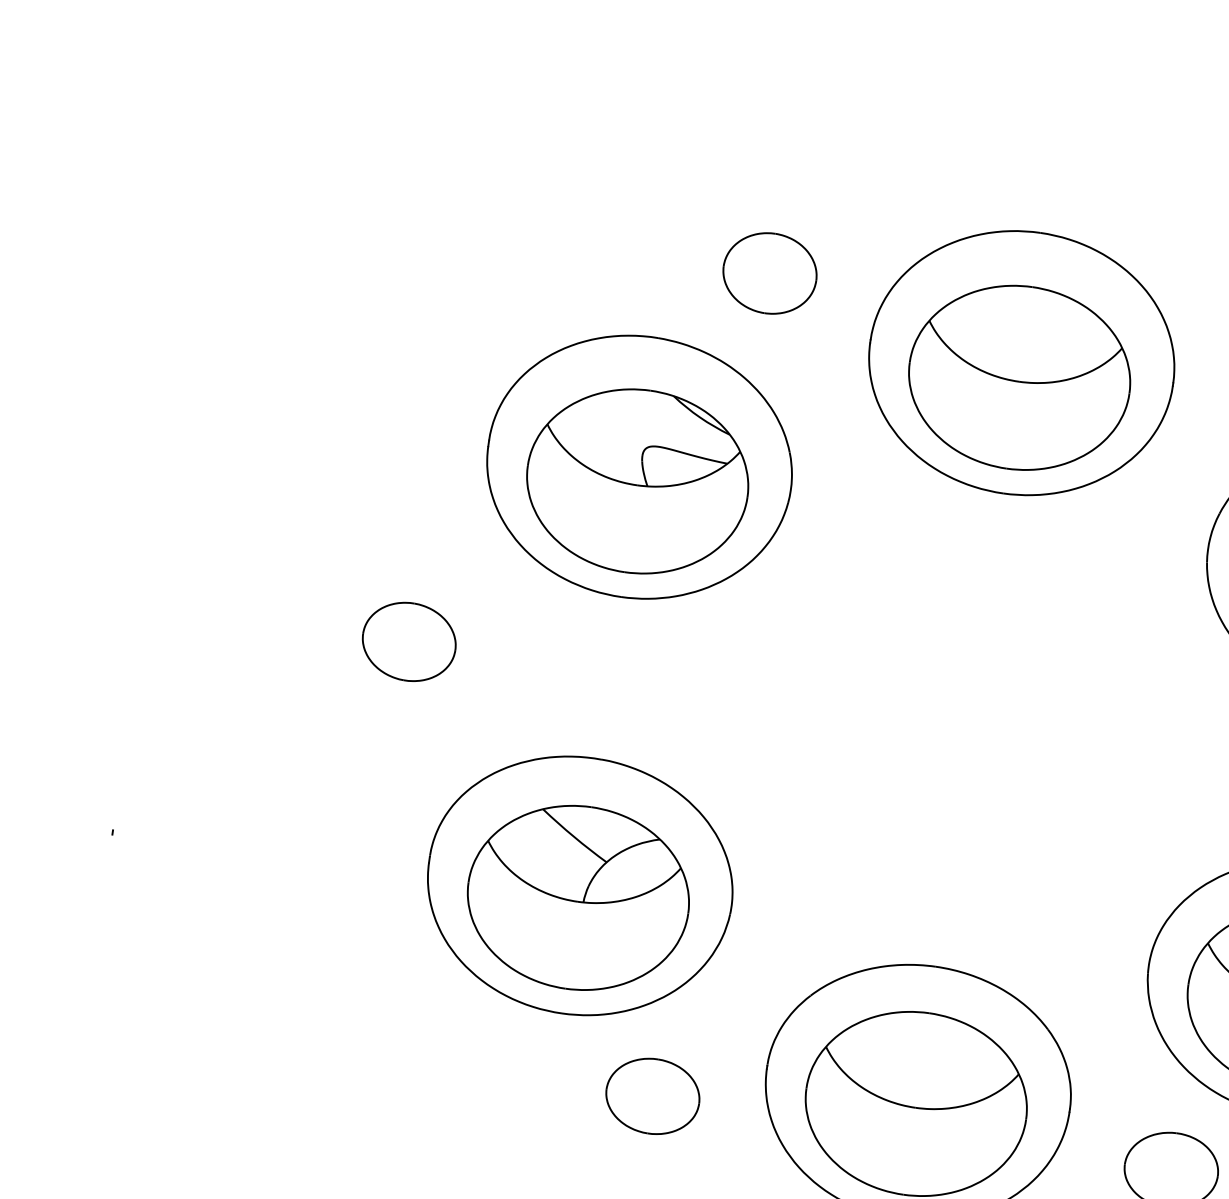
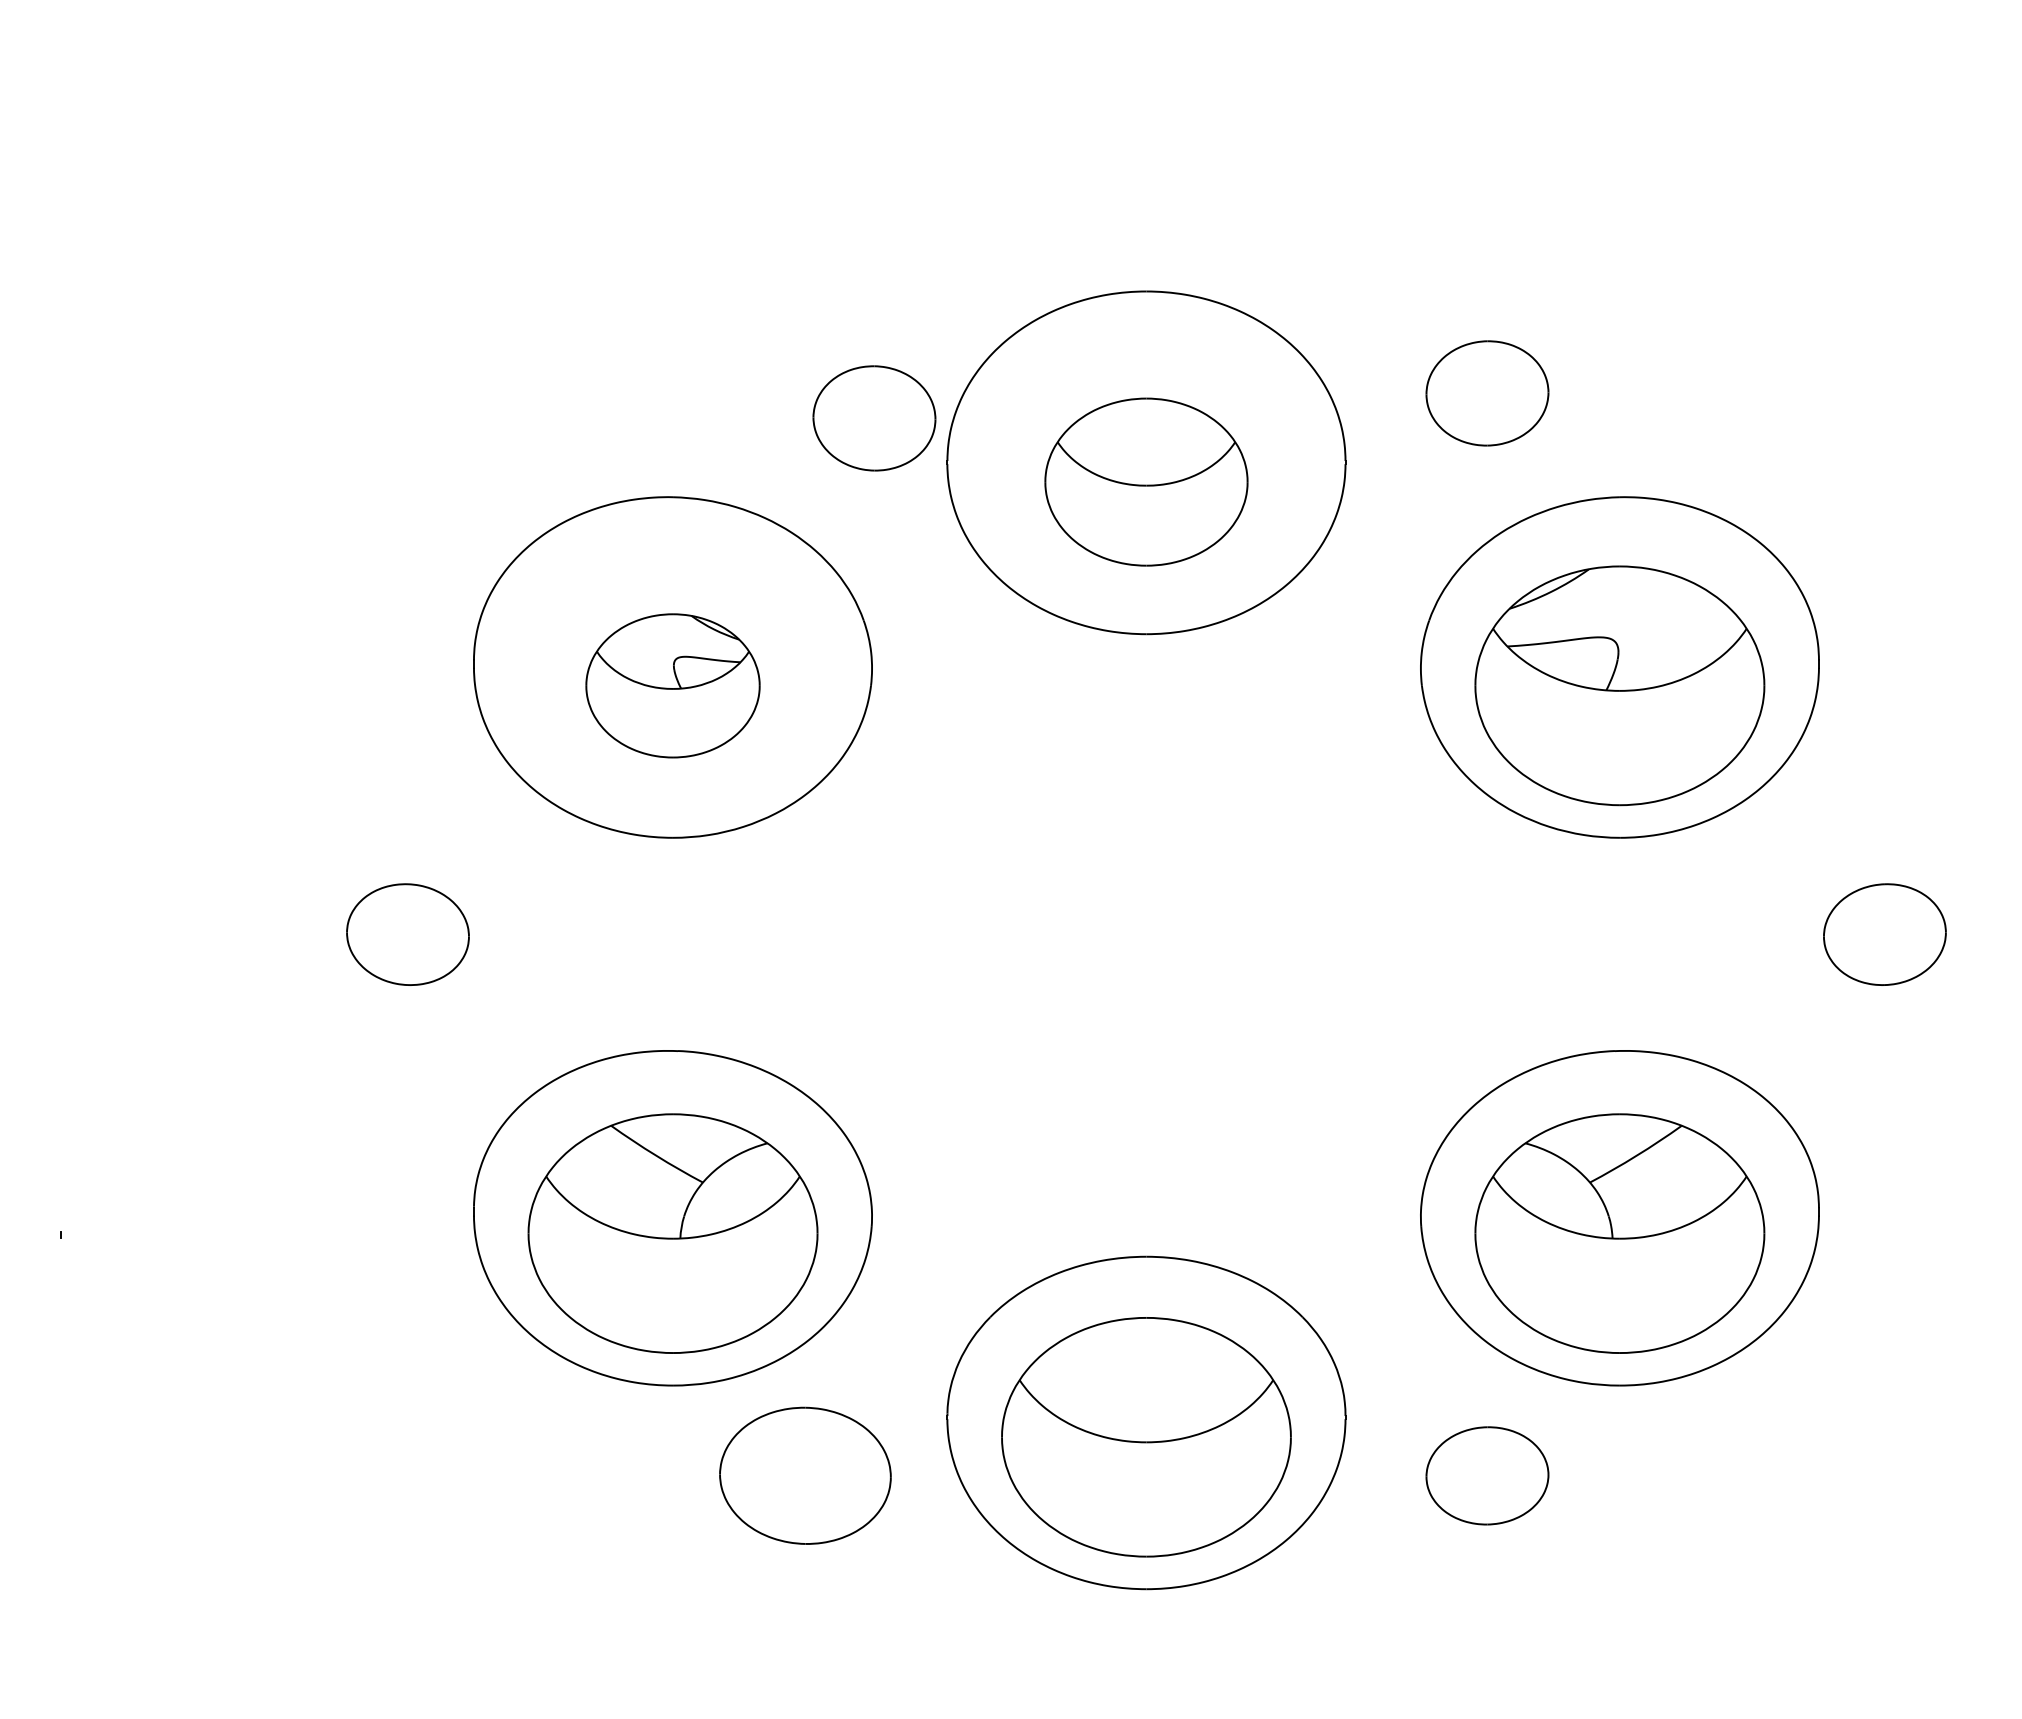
part: (770, 273) -> (874, 418), moved
part: (1019, 377) -> (1146, 481), size x0.7
part: (637, 481) -> (672, 685), size x0.6
part: (652, 1096) -> (805, 1475), size x1.4

